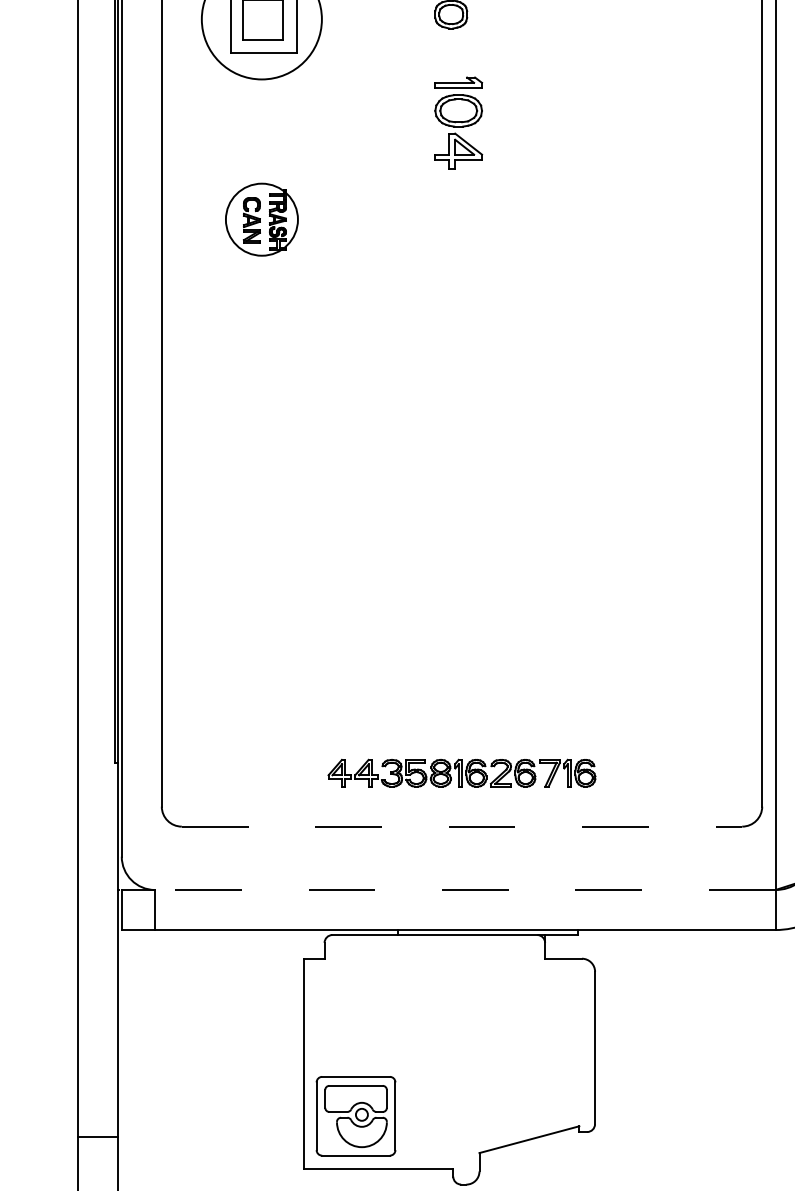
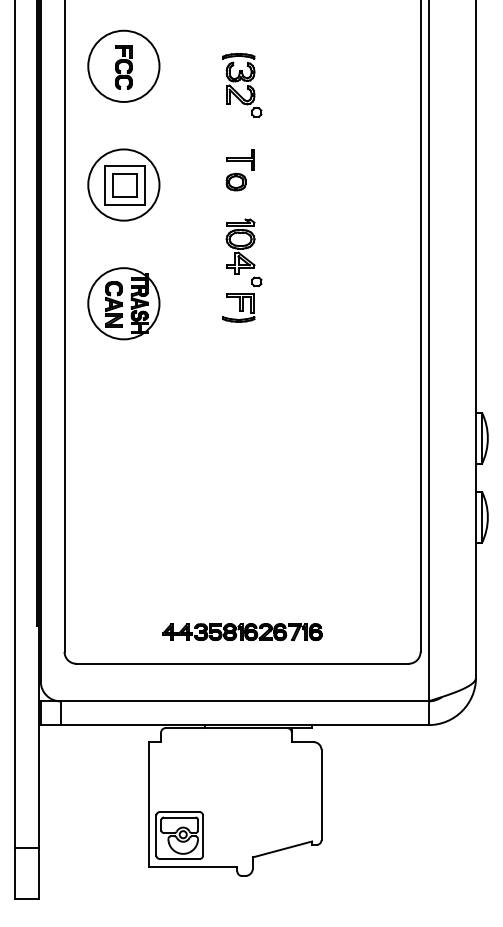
part: (461, 212) -> (242, 299), added
part: (261, 219) -> (123, 303), size x1.67
line: (463, 826) -> (243, 663), dashed -> solid
line: (465, 890) -> (244, 701), dashed -> solid

